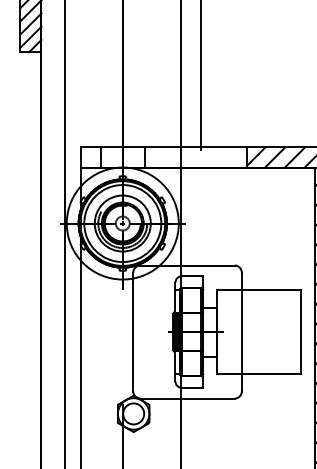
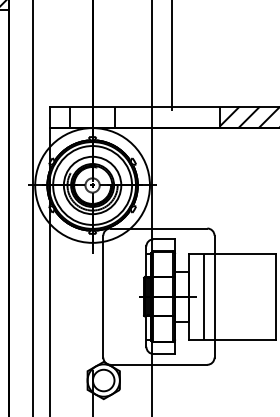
line: (231, 332) -> (203, 297), added

